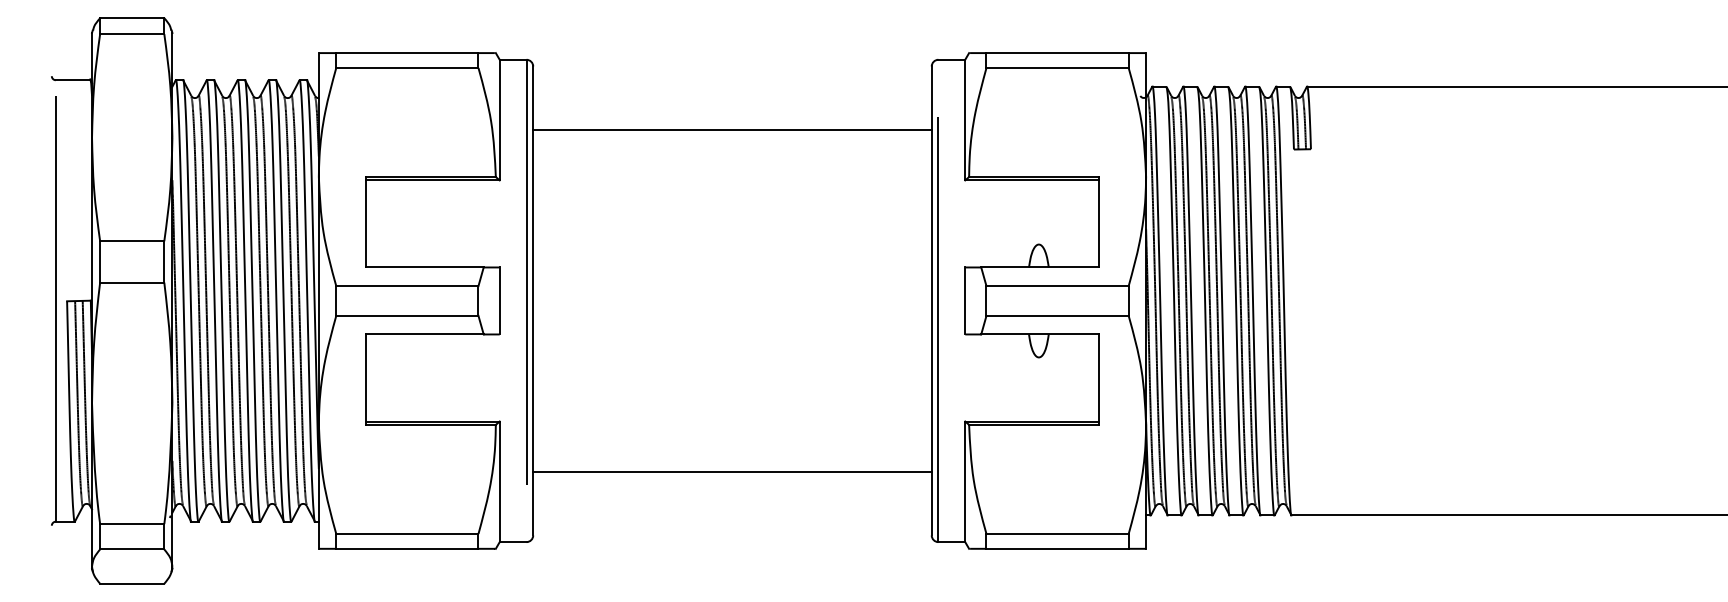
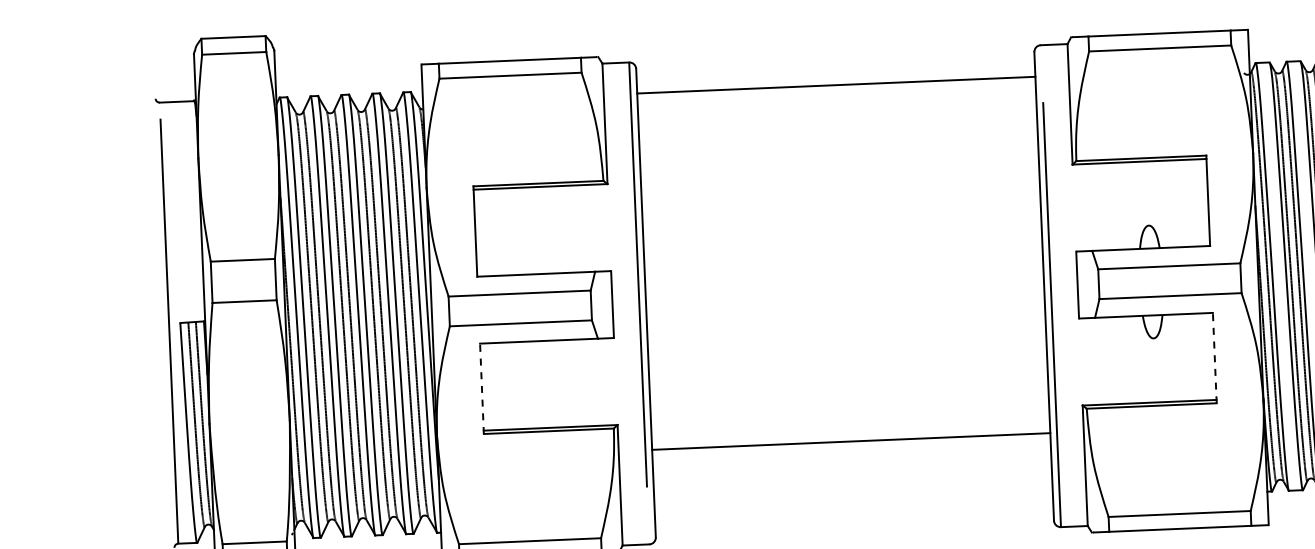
line: (732, 130) -> (836, 85), moved
line: (365, 379) -> (481, 388), solid -> dashed
line: (1099, 379) -> (1215, 357), solid -> dashed
line: (732, 471) -> (851, 441), moved

